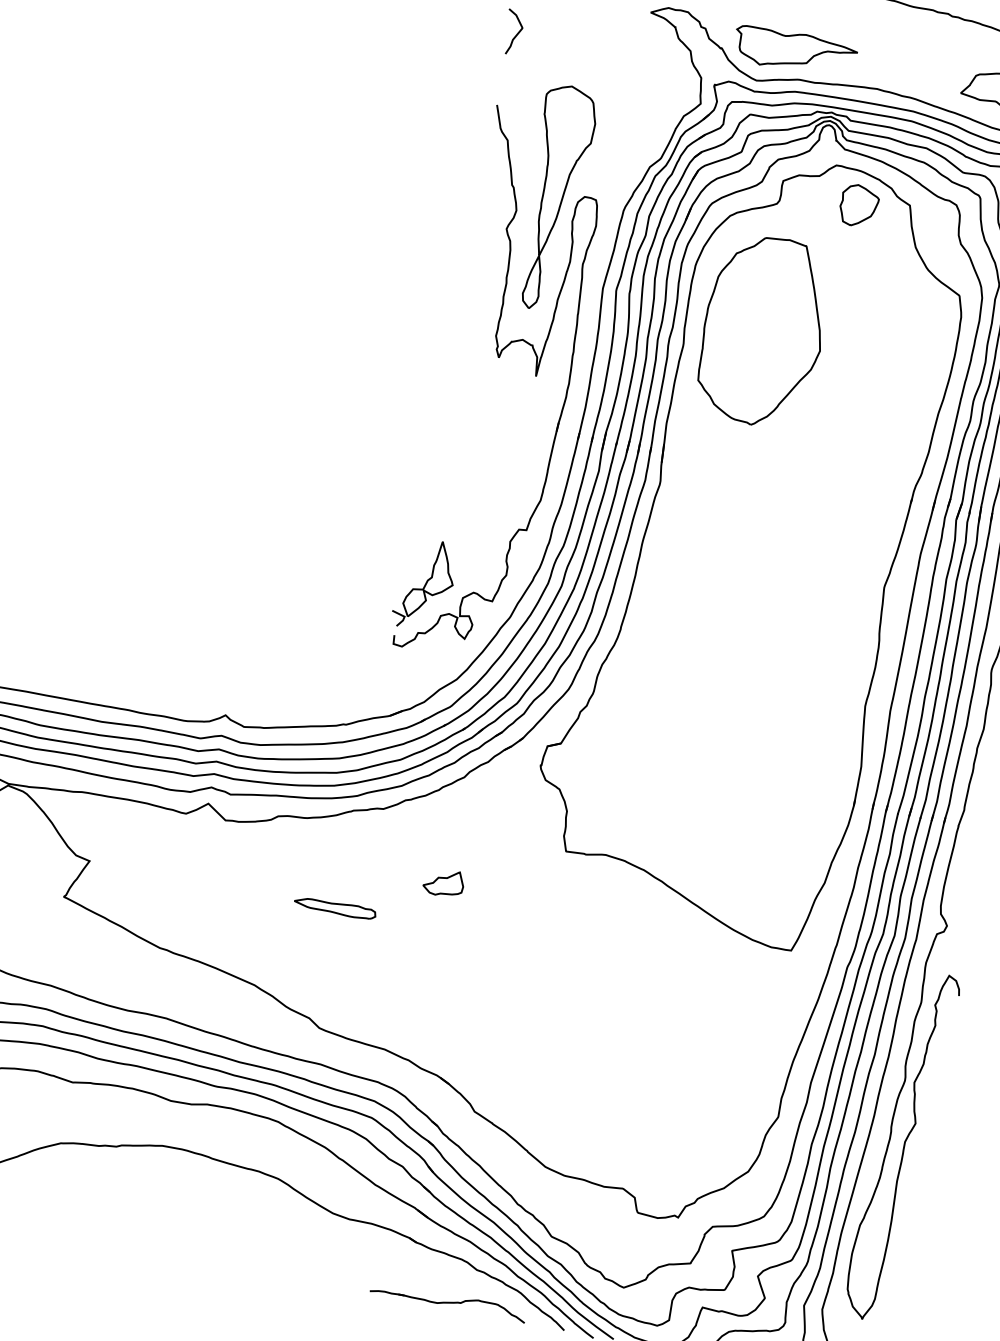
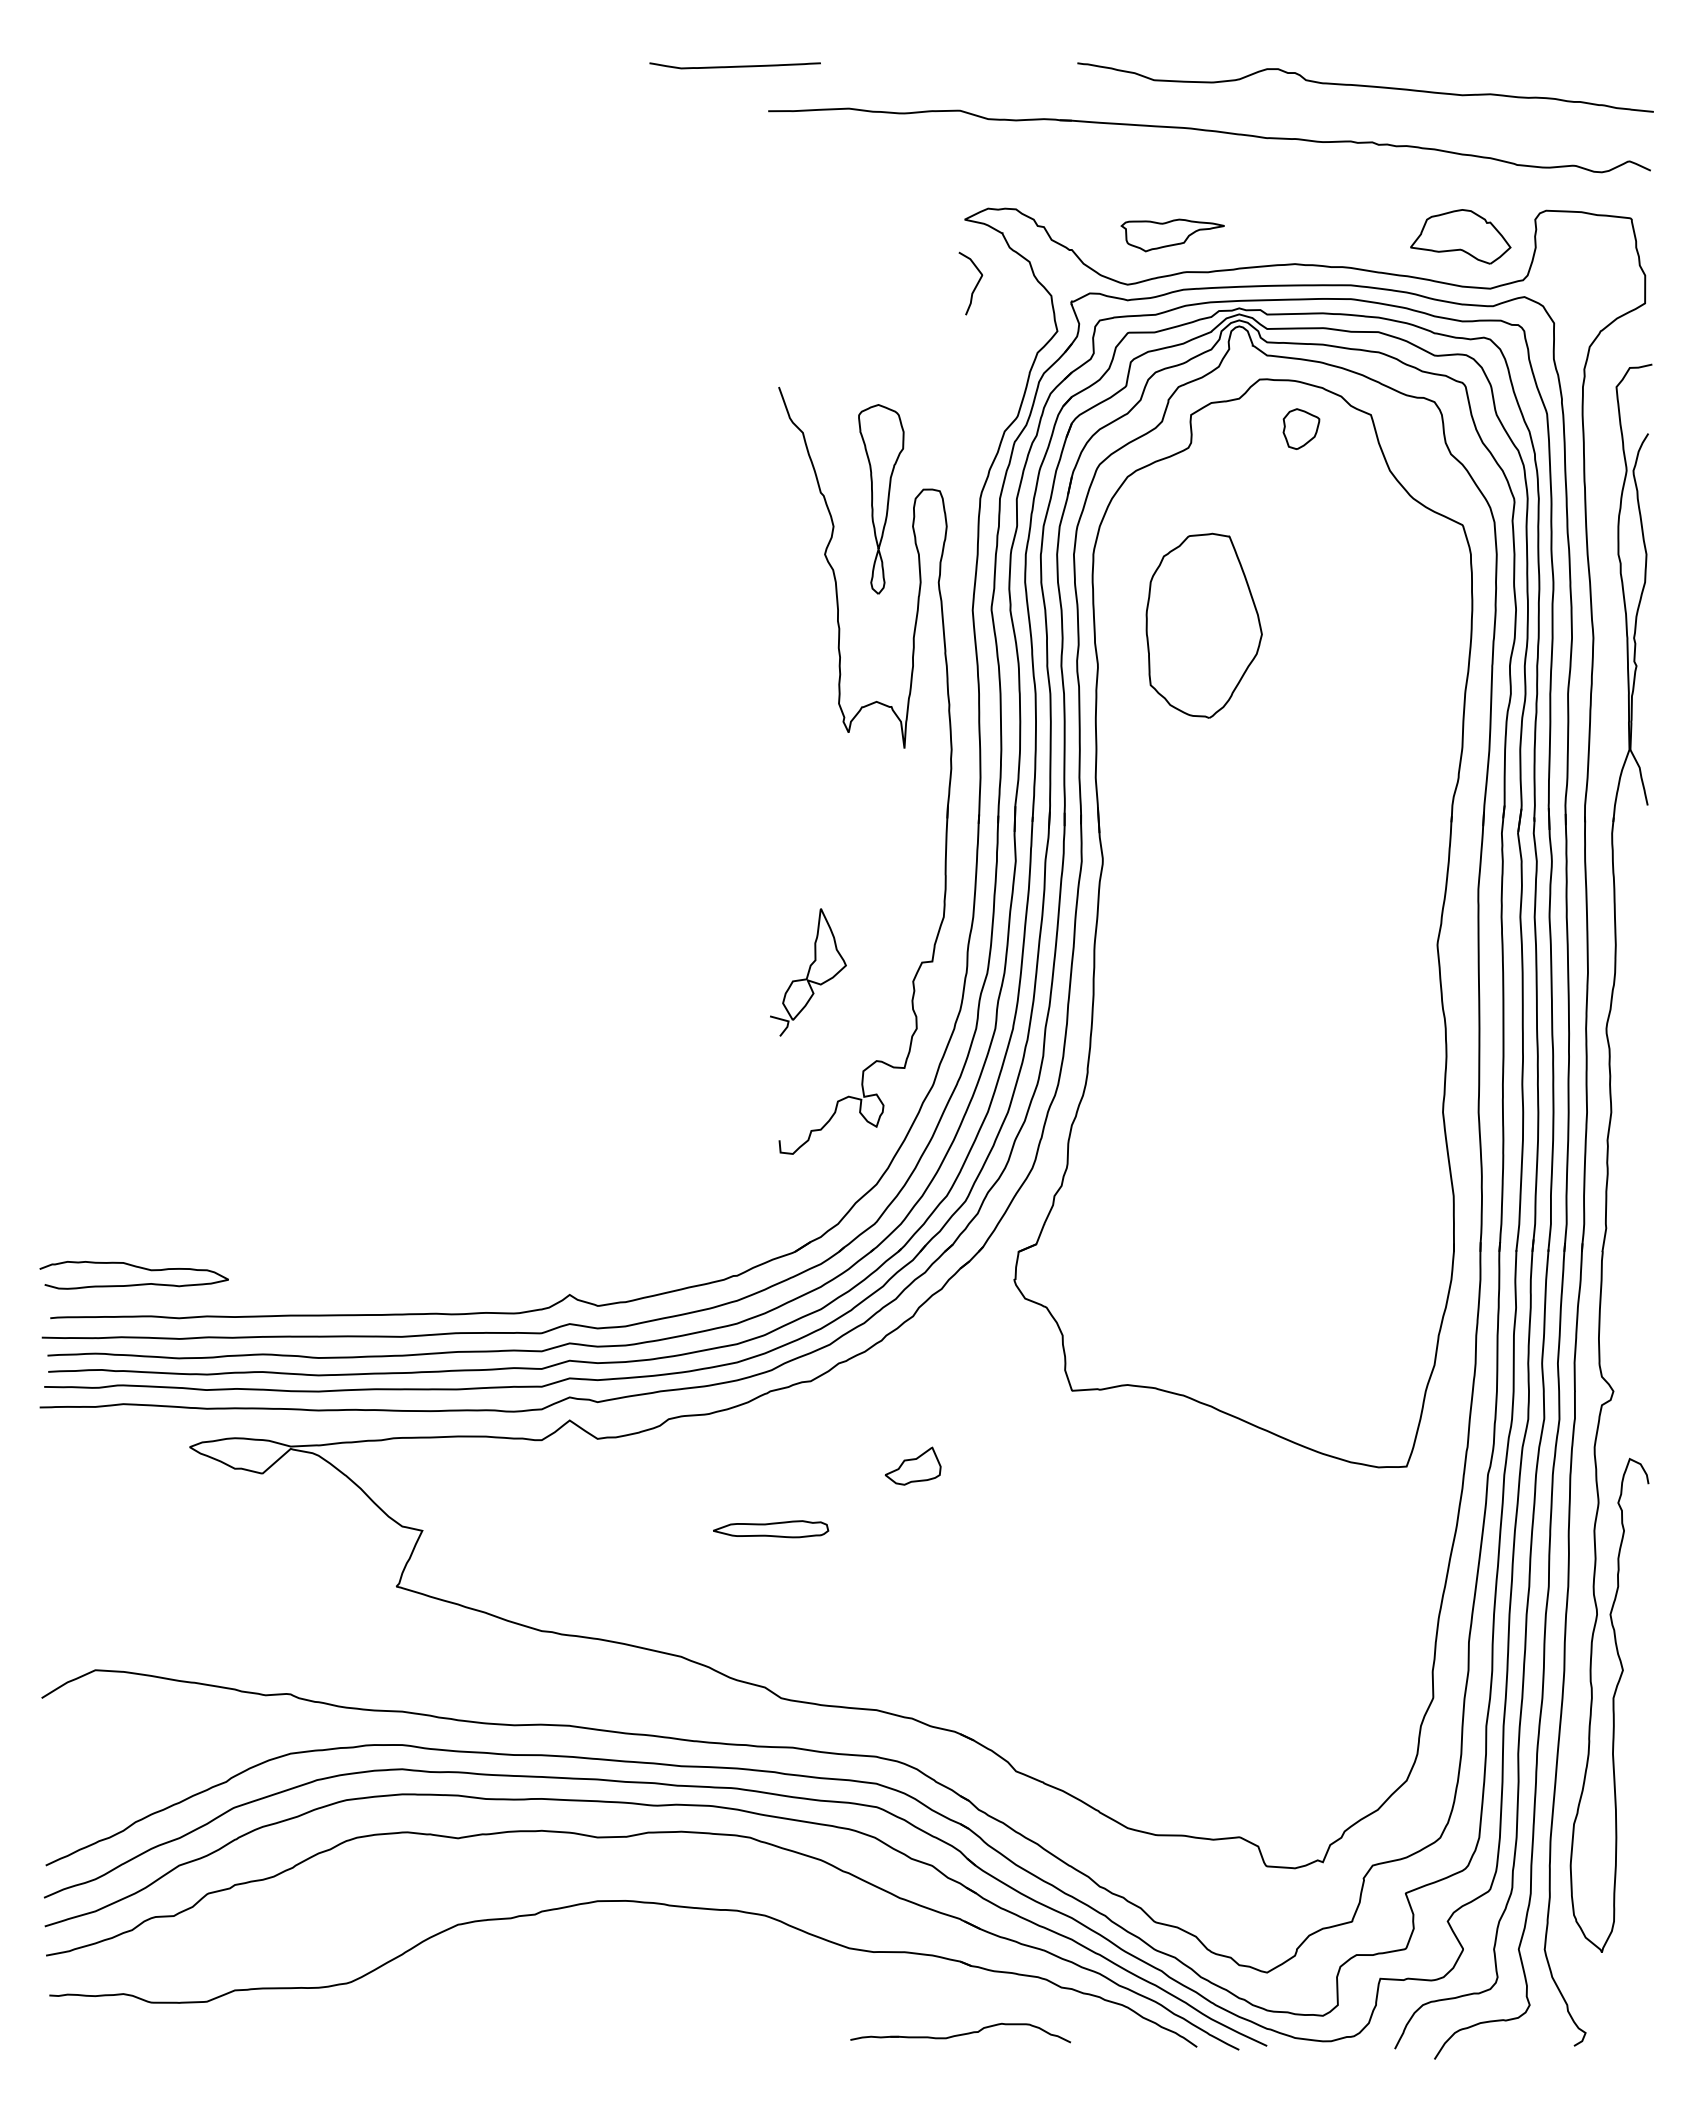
curve: (516, 34) -> (975, 285), moved
part: (794, 52) -> (1172, 235), size x0.6
part: (553, 198) -> (881, 499), size x0.6
part: (859, 205) -> (1301, 428), size x0.7
part: (763, 330) -> (1204, 625), size x0.7
part: (425, 585) -> (808, 972), moved
part: (448, 1300) -> (960, 2032), moved

